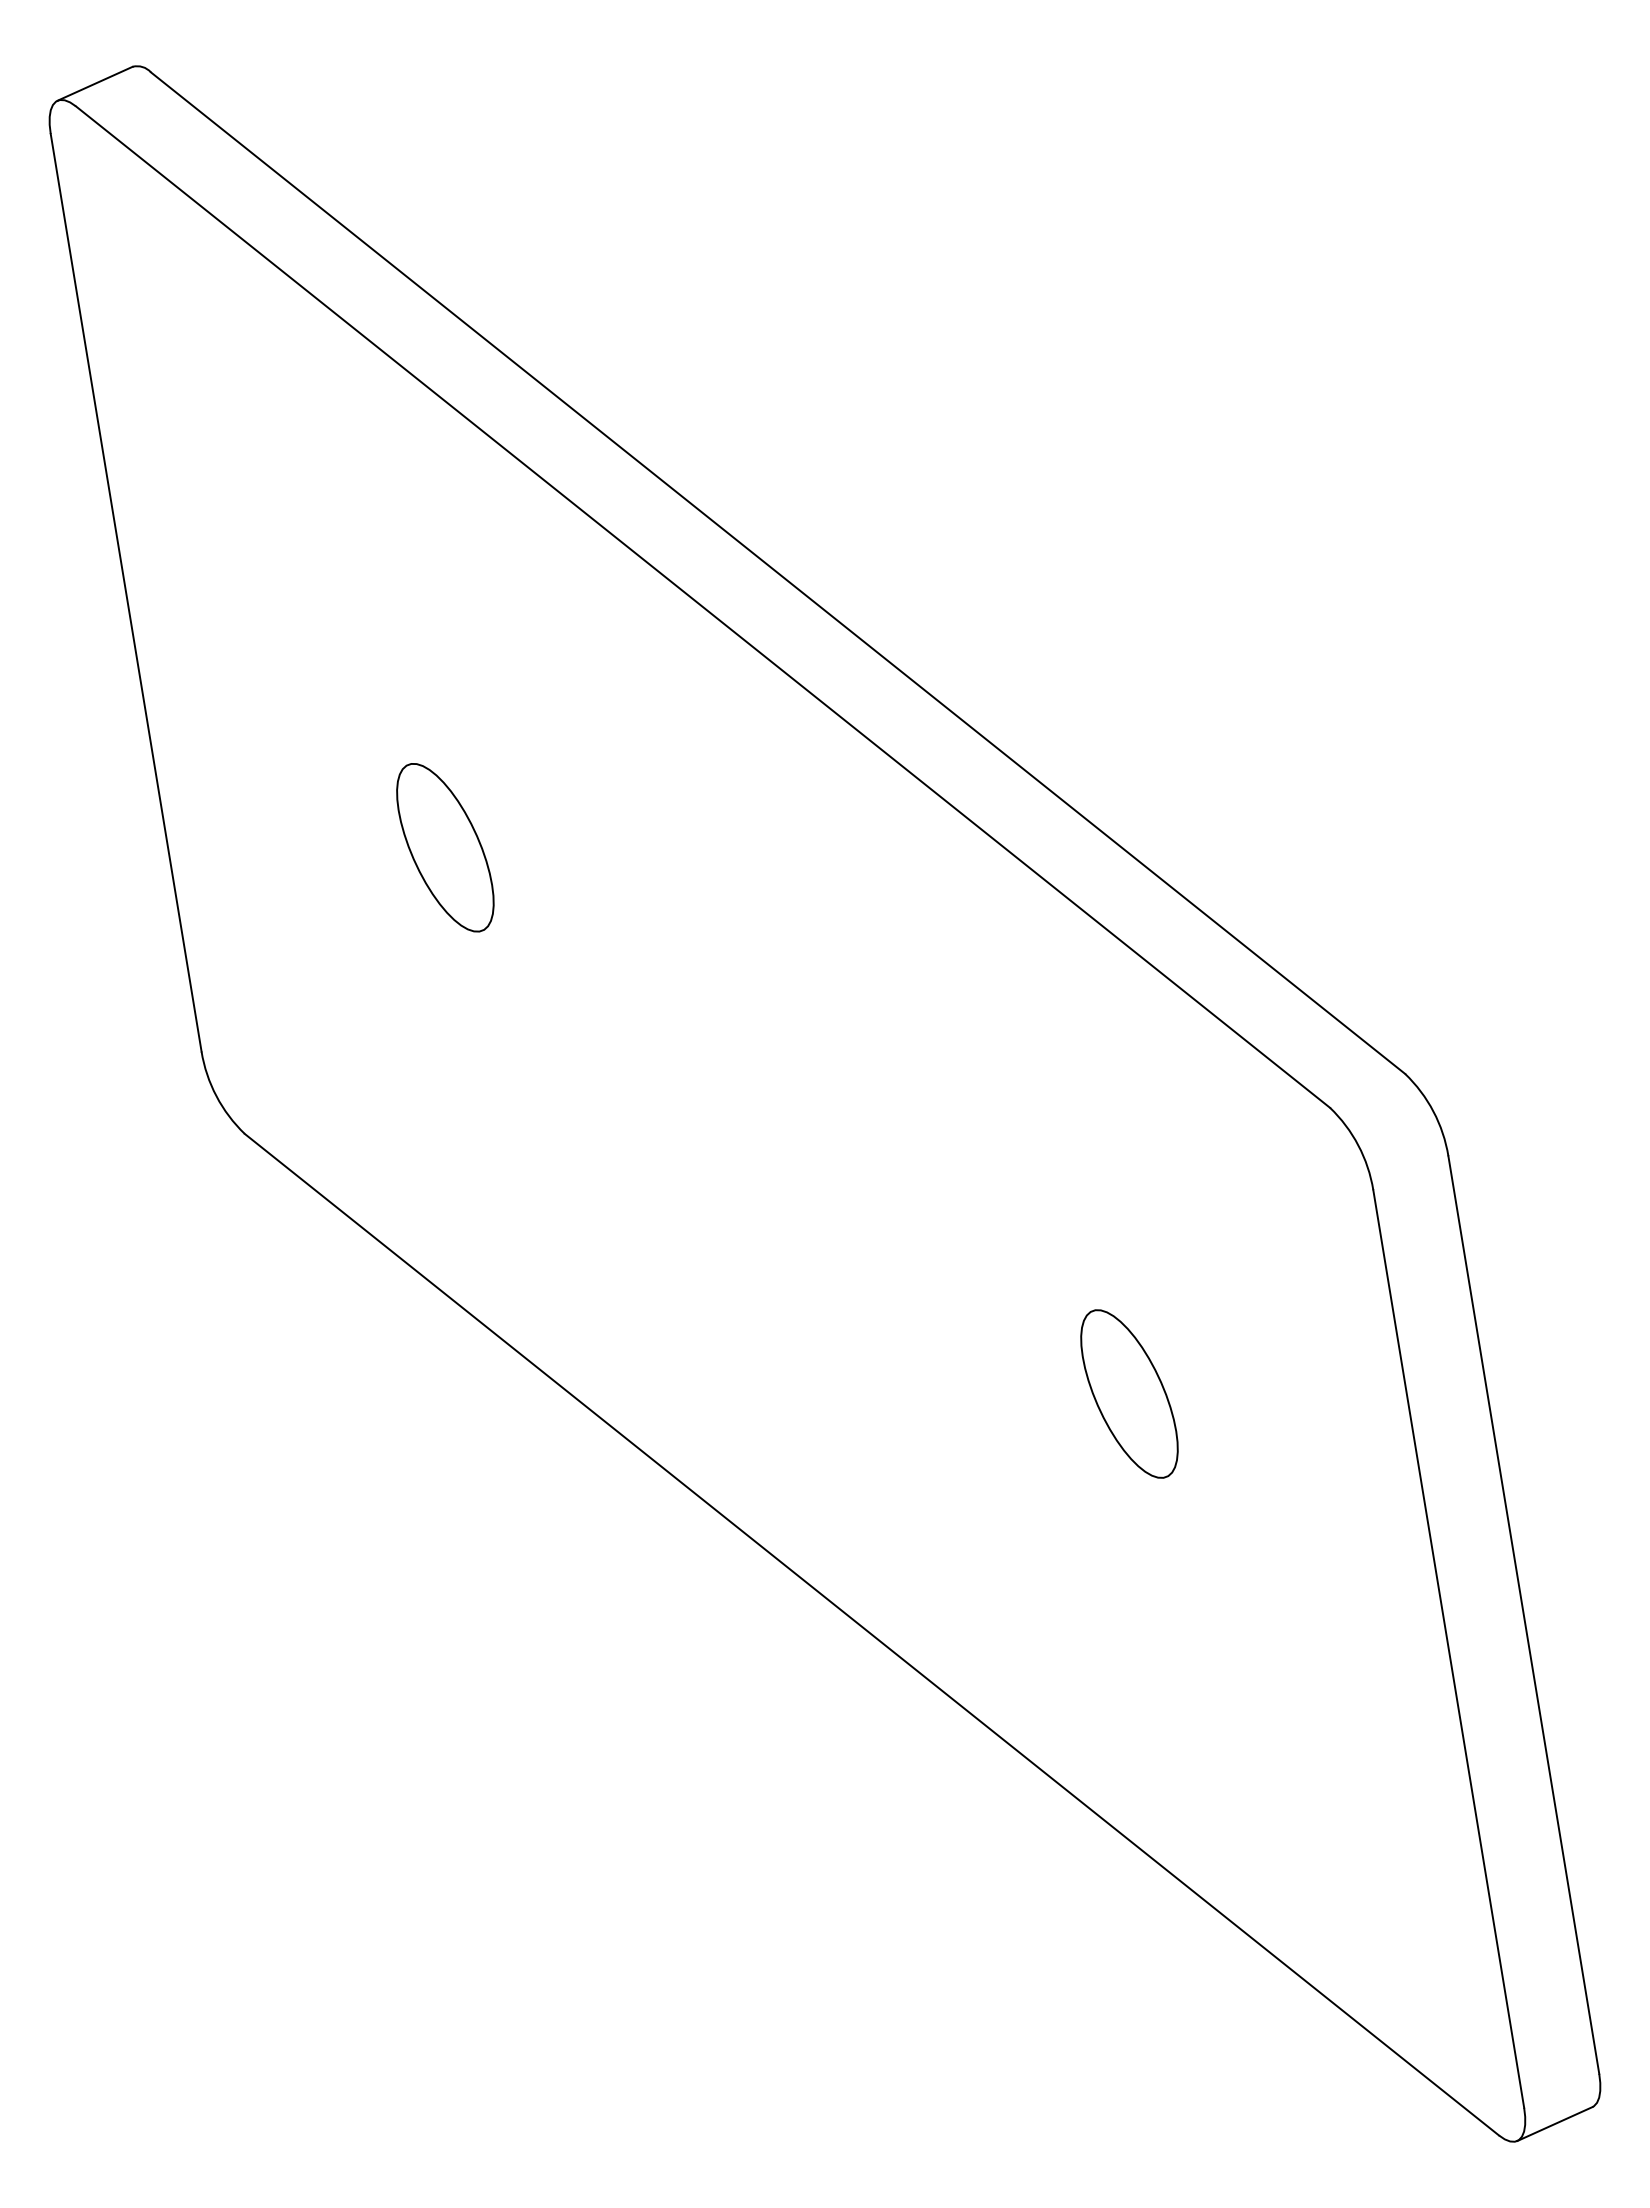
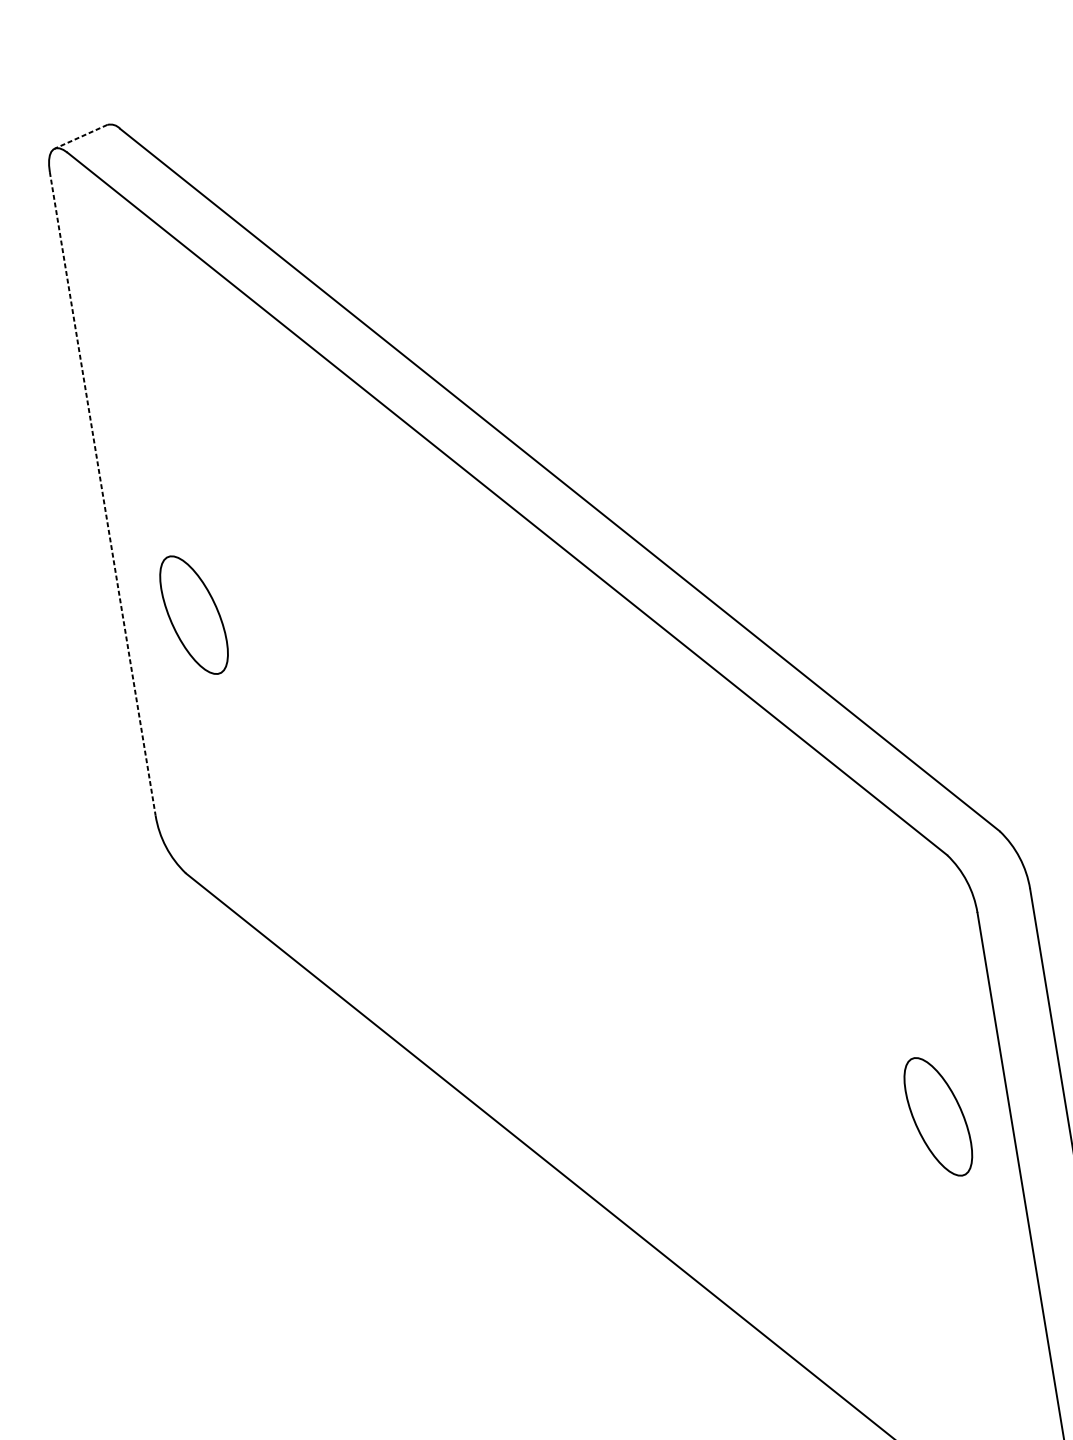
line: (94, 83) -> (80, 136), solid -> dashed
line: (126, 592) -> (102, 493), solid -> dashed
part: (445, 847) -> (194, 615), moved
part: (1129, 1393) -> (938, 1116), moved

